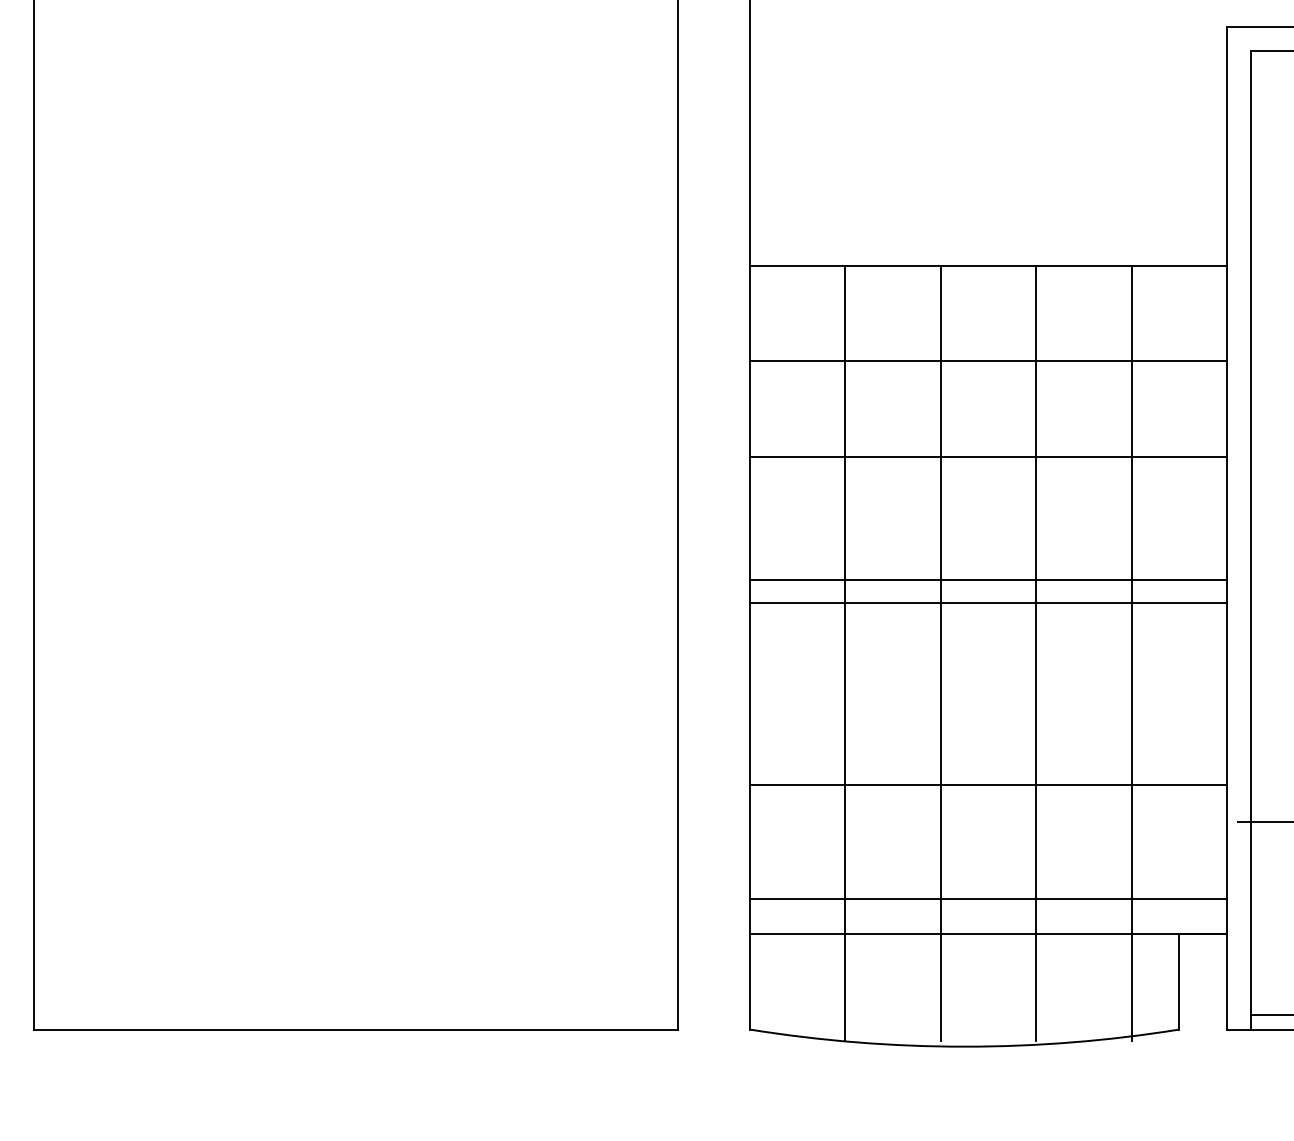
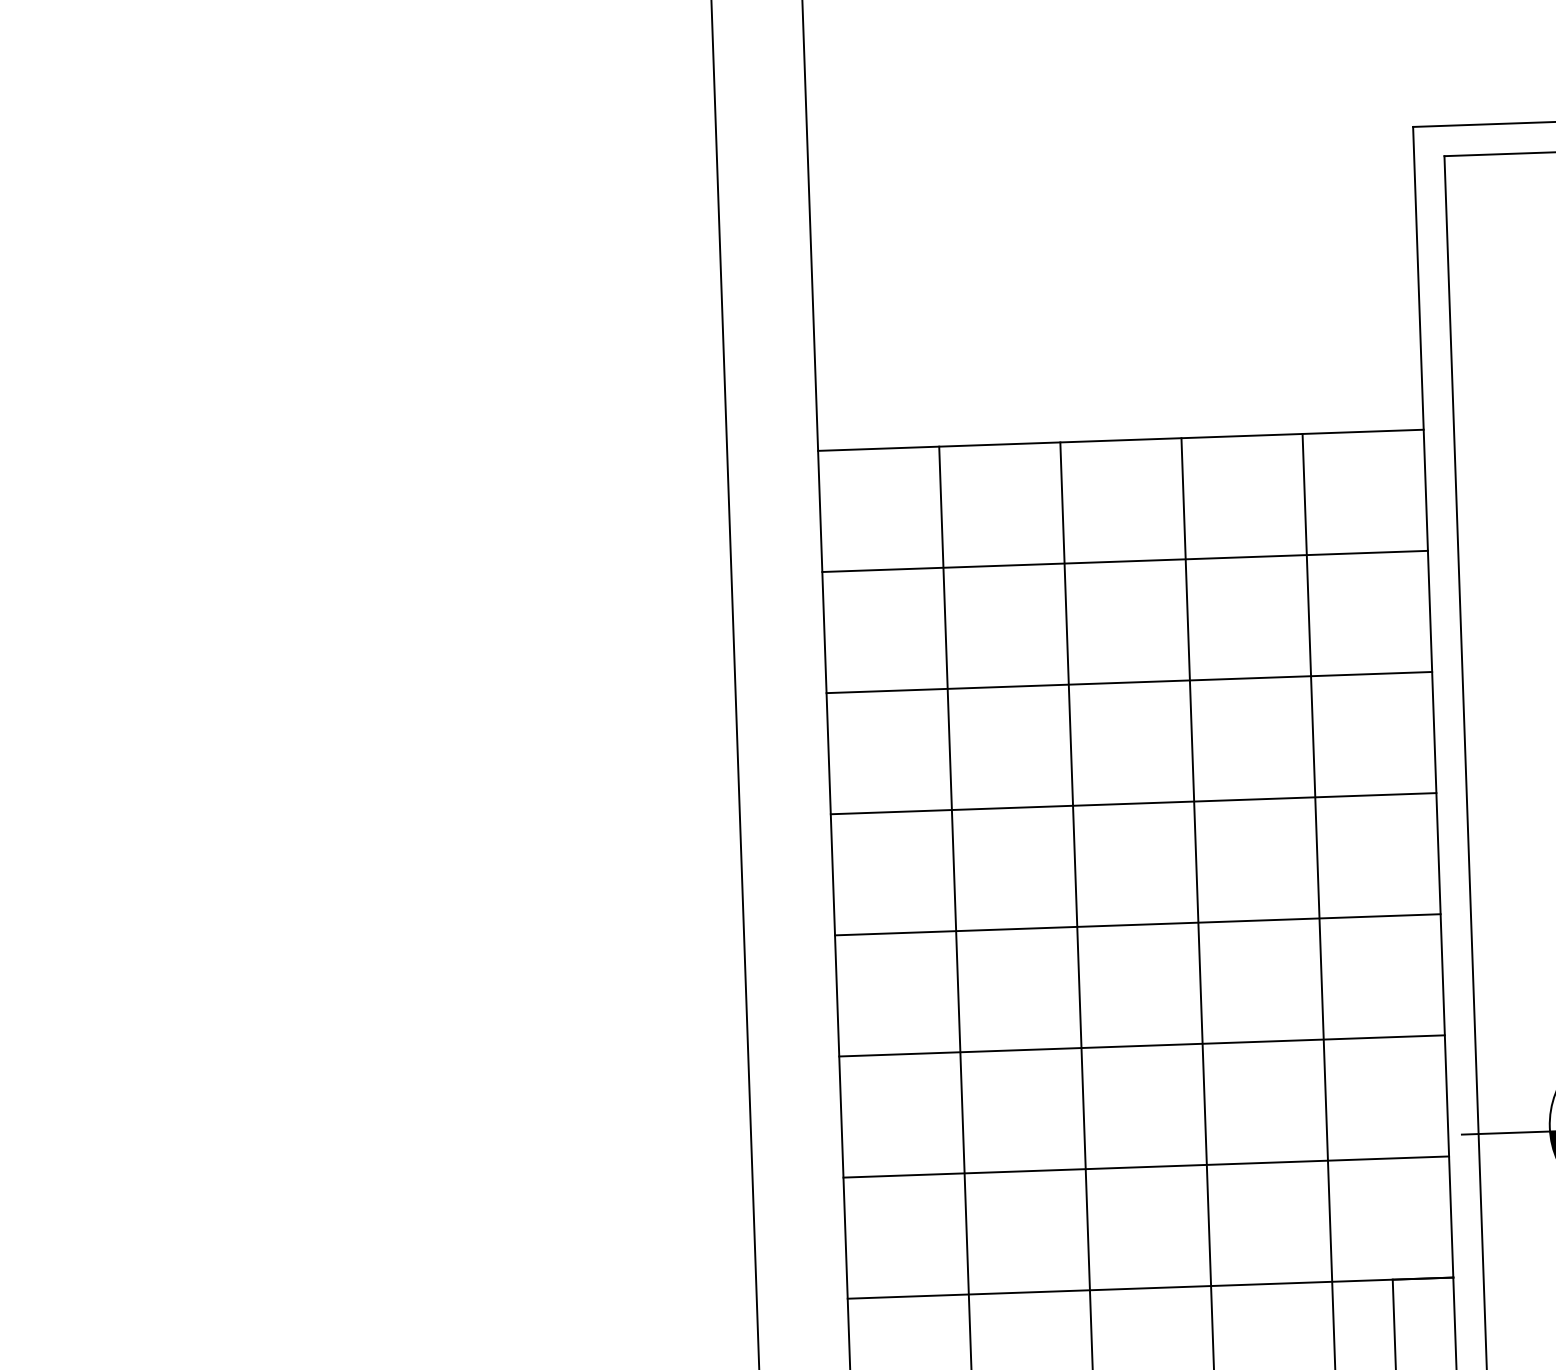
line: (988, 579) -> (1137, 924), moved
line: (988, 603) -> (1133, 803), moved
line: (988, 785) -> (1142, 1046), moved
line: (988, 898) -> (1146, 1166), moved

